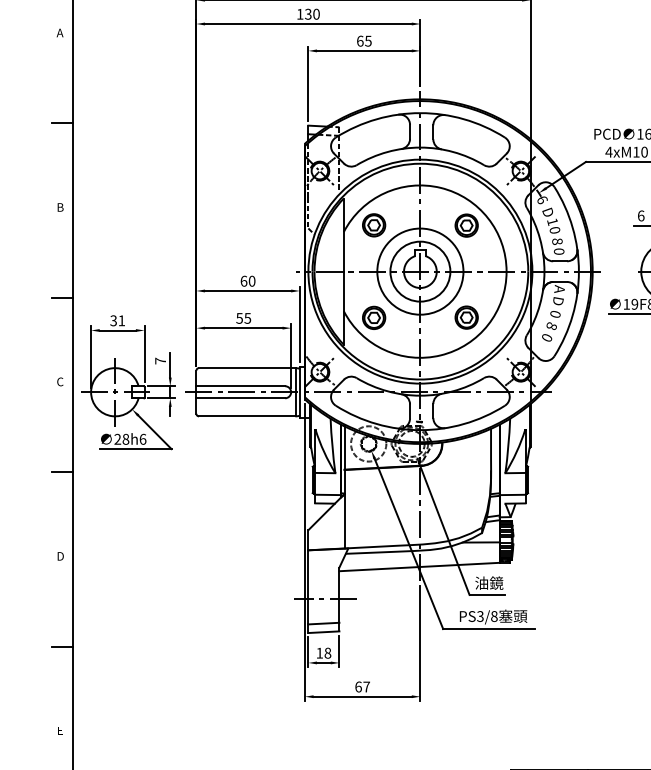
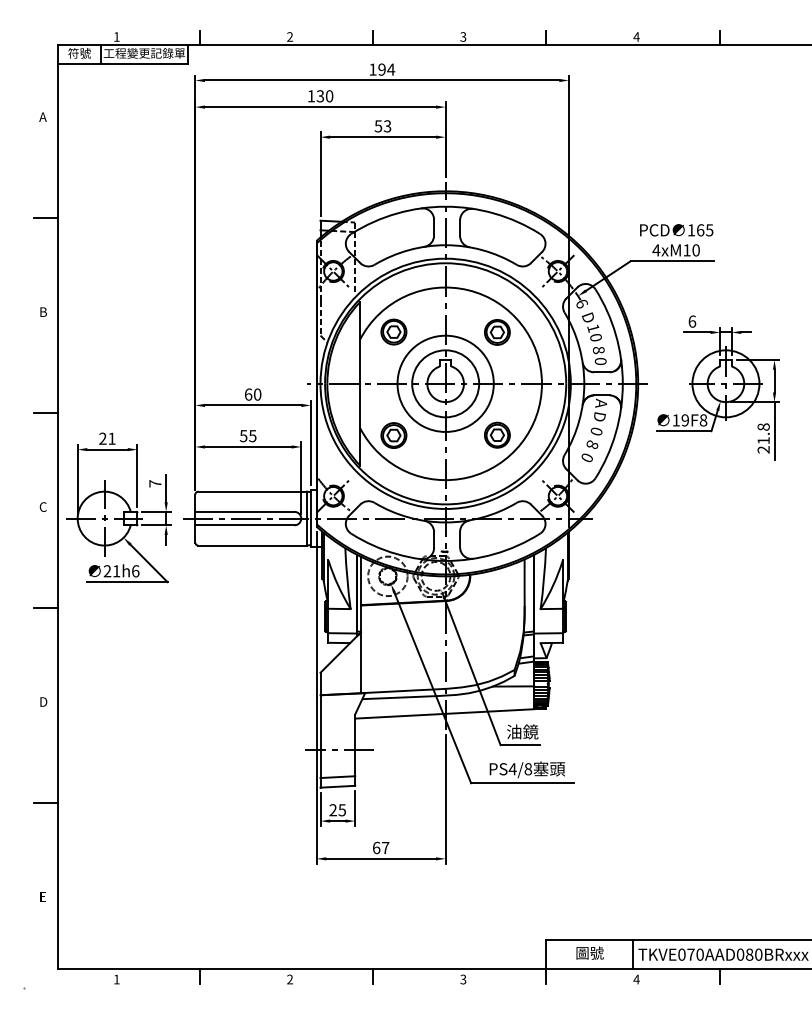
text: (363, 41) -> (382, 126), 65 -> 53
text: (113, 320) -> (102, 438), 31 -> 21
text: (125, 439) -> (116, 571), 28h6 -> 21h6
text: (480, 616) -> (512, 769), PS3/8 -> PS4/8
text: (323, 653) -> (337, 810), 18 -> 25

